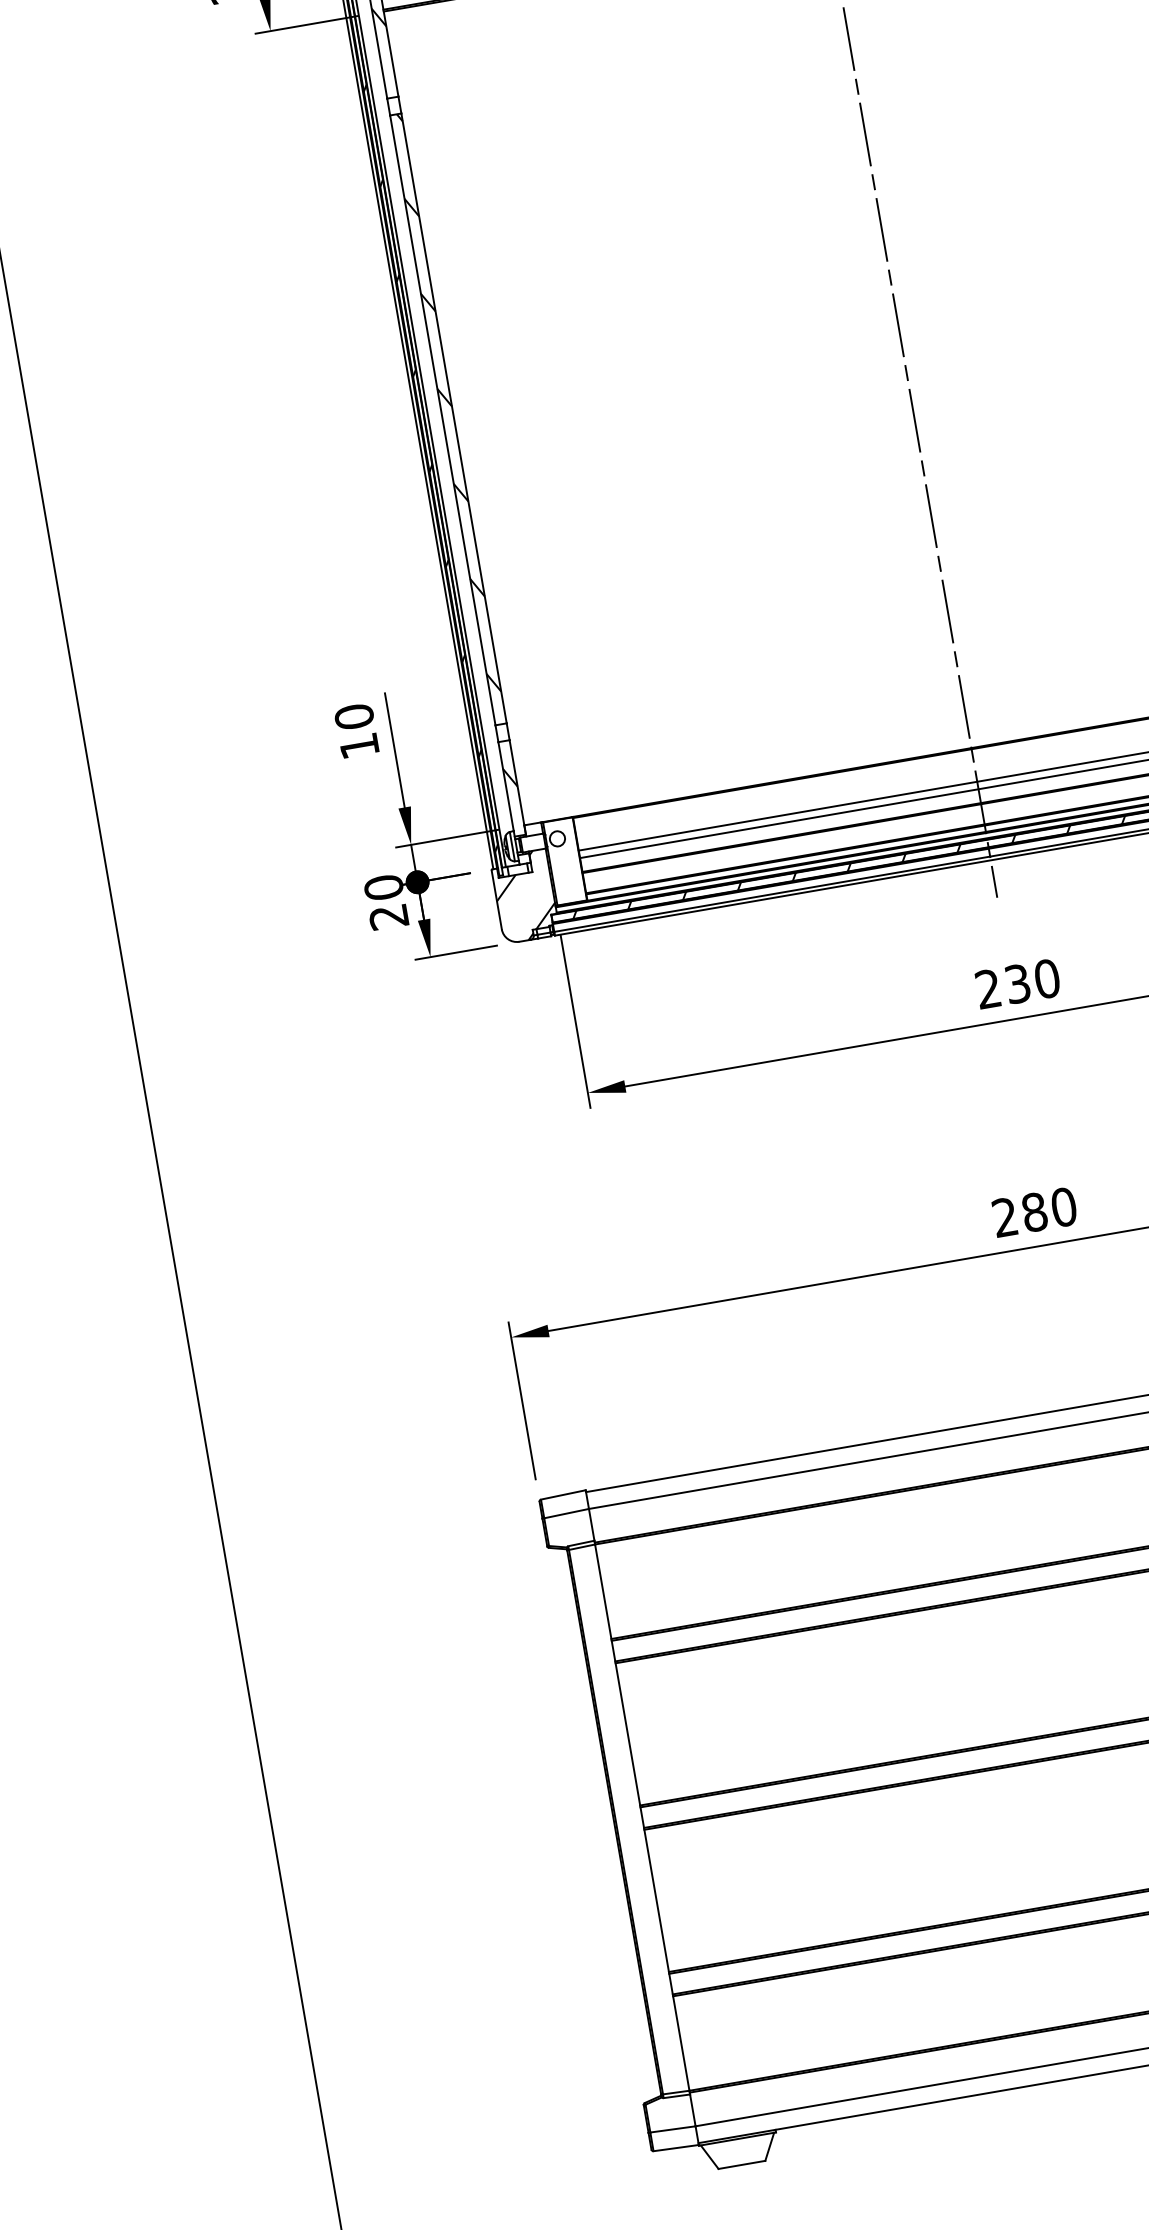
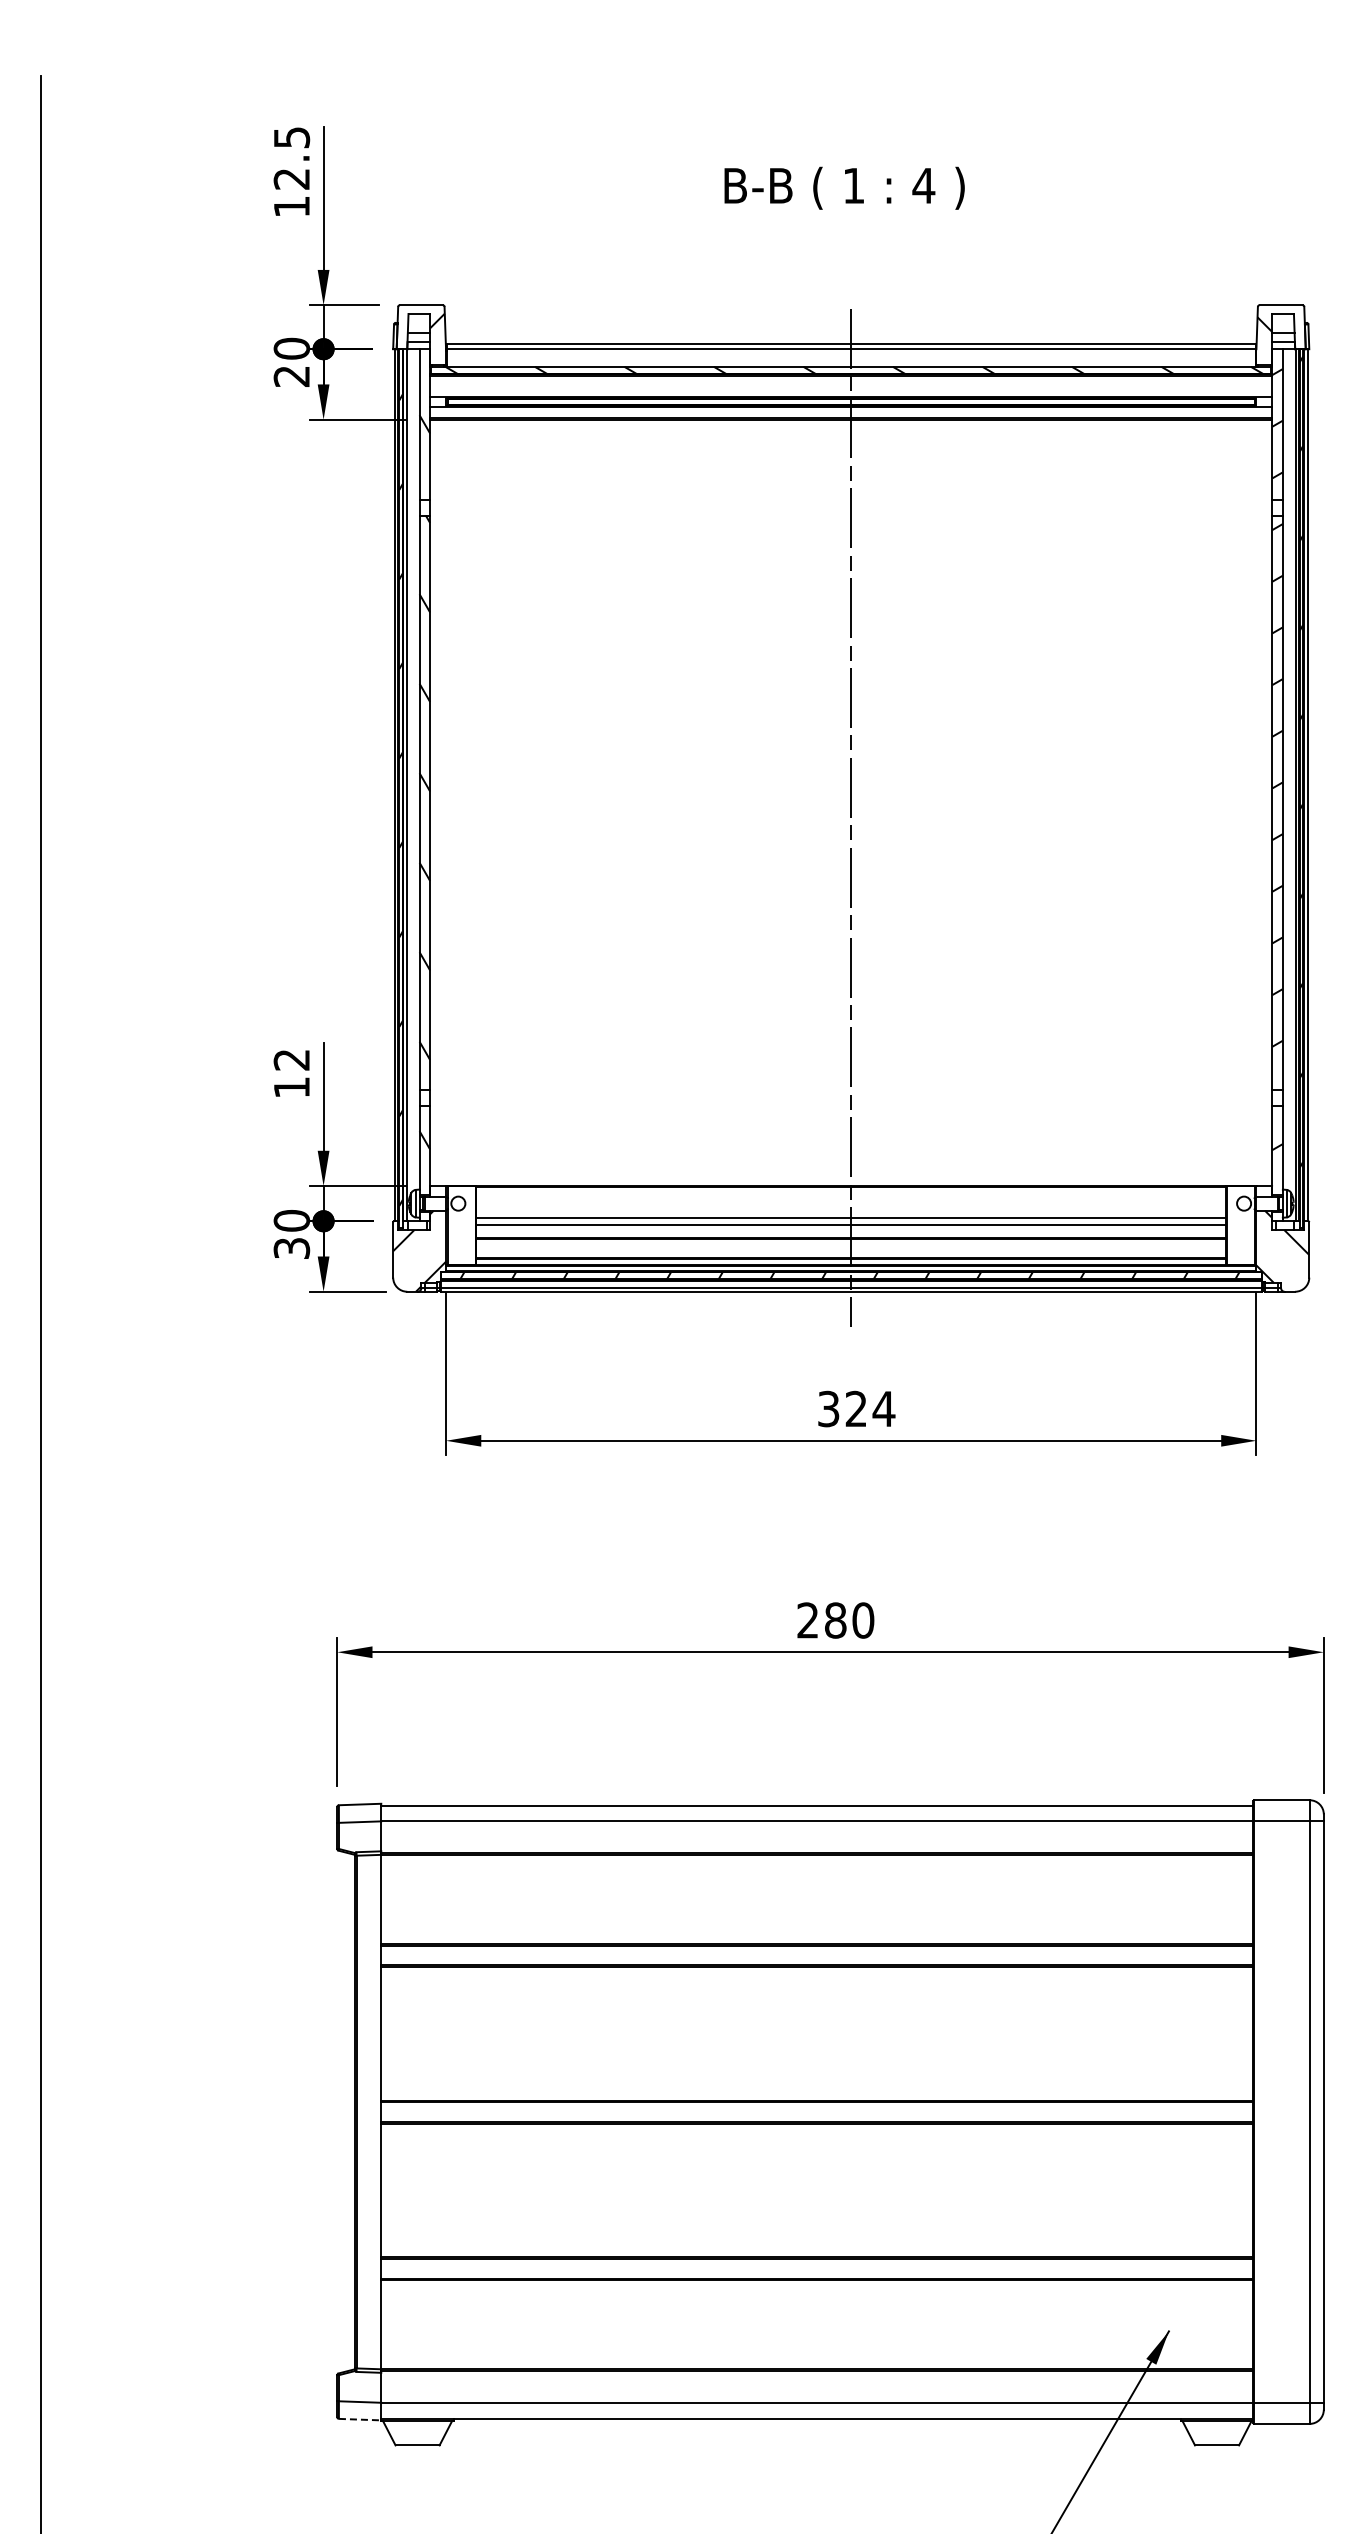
text: (353, 716) -> (291, 1059), 10 -> 12
text: (389, 916) -> (292, 1248), 20 -> 30
text: (1017, 983) -> (856, 1408), 230 -> 324
line: (676, 2147) -> (360, 2419), solid -> dashed

